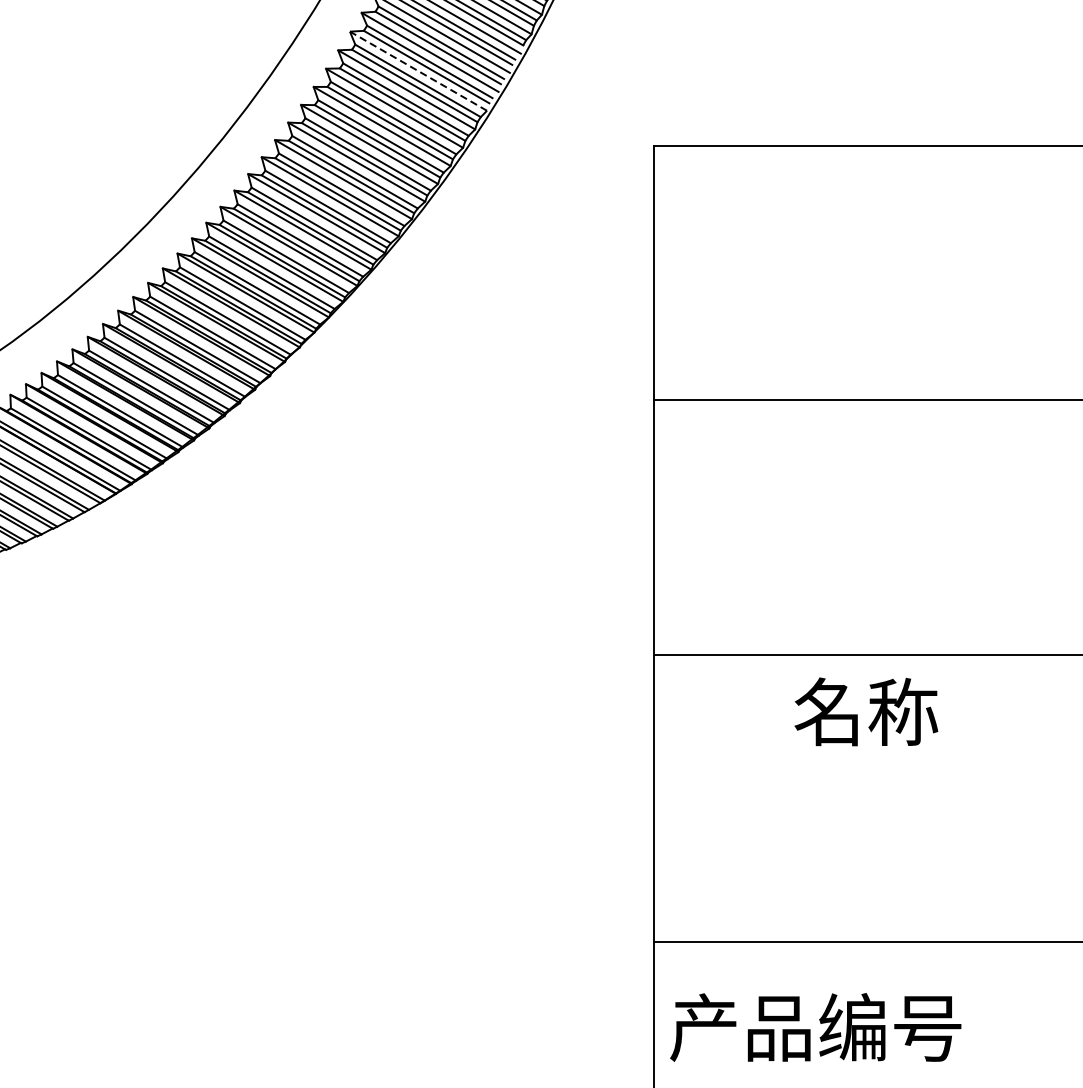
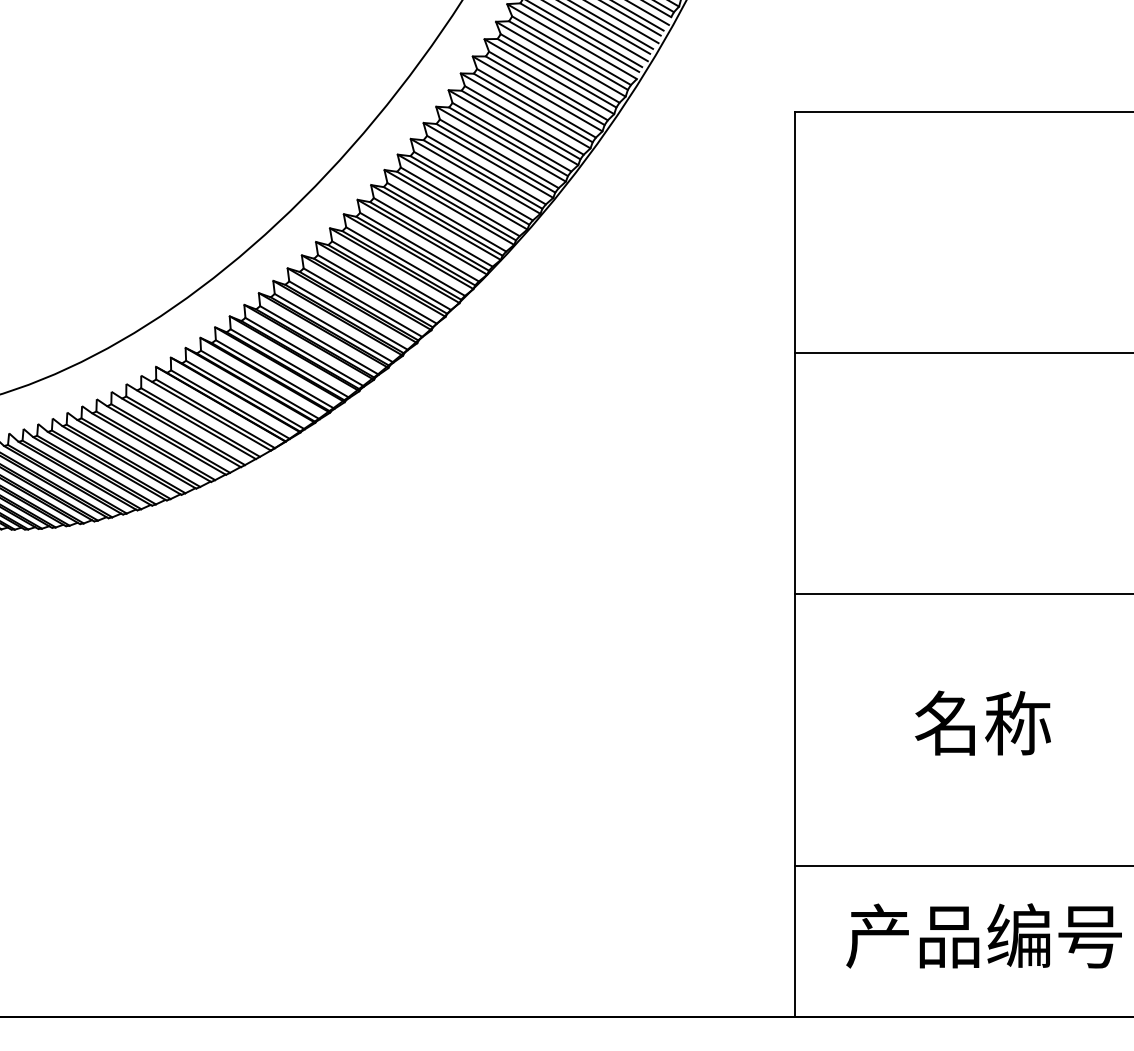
line: (419, 71) -> (572, 41), dashed -> solid
text: (865, 711) -> (982, 722), moved
text: (815, 1026) -> (983, 935), moved

